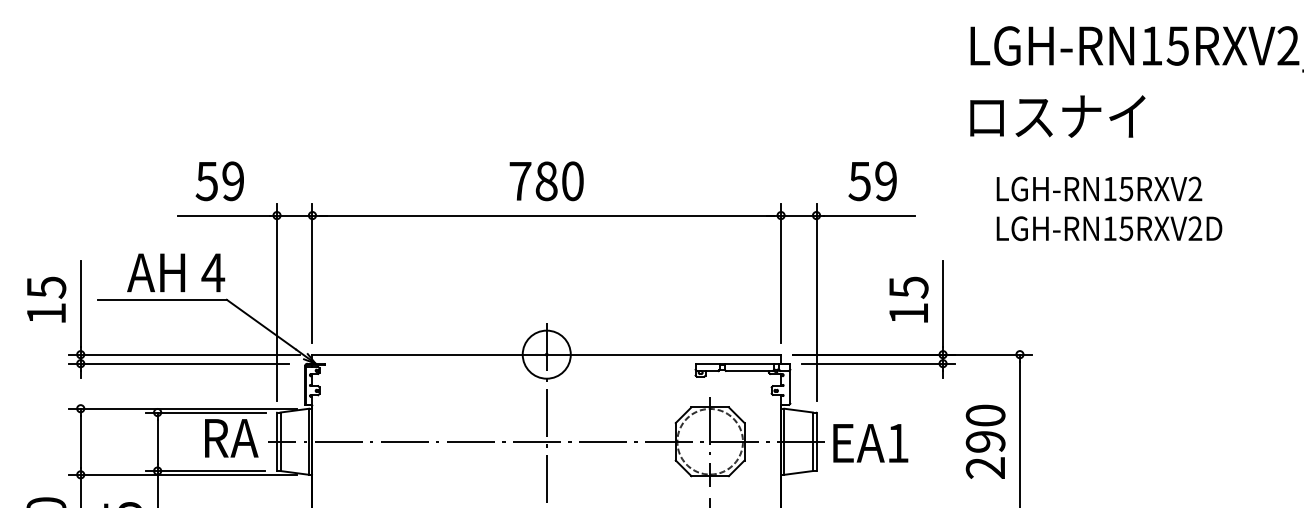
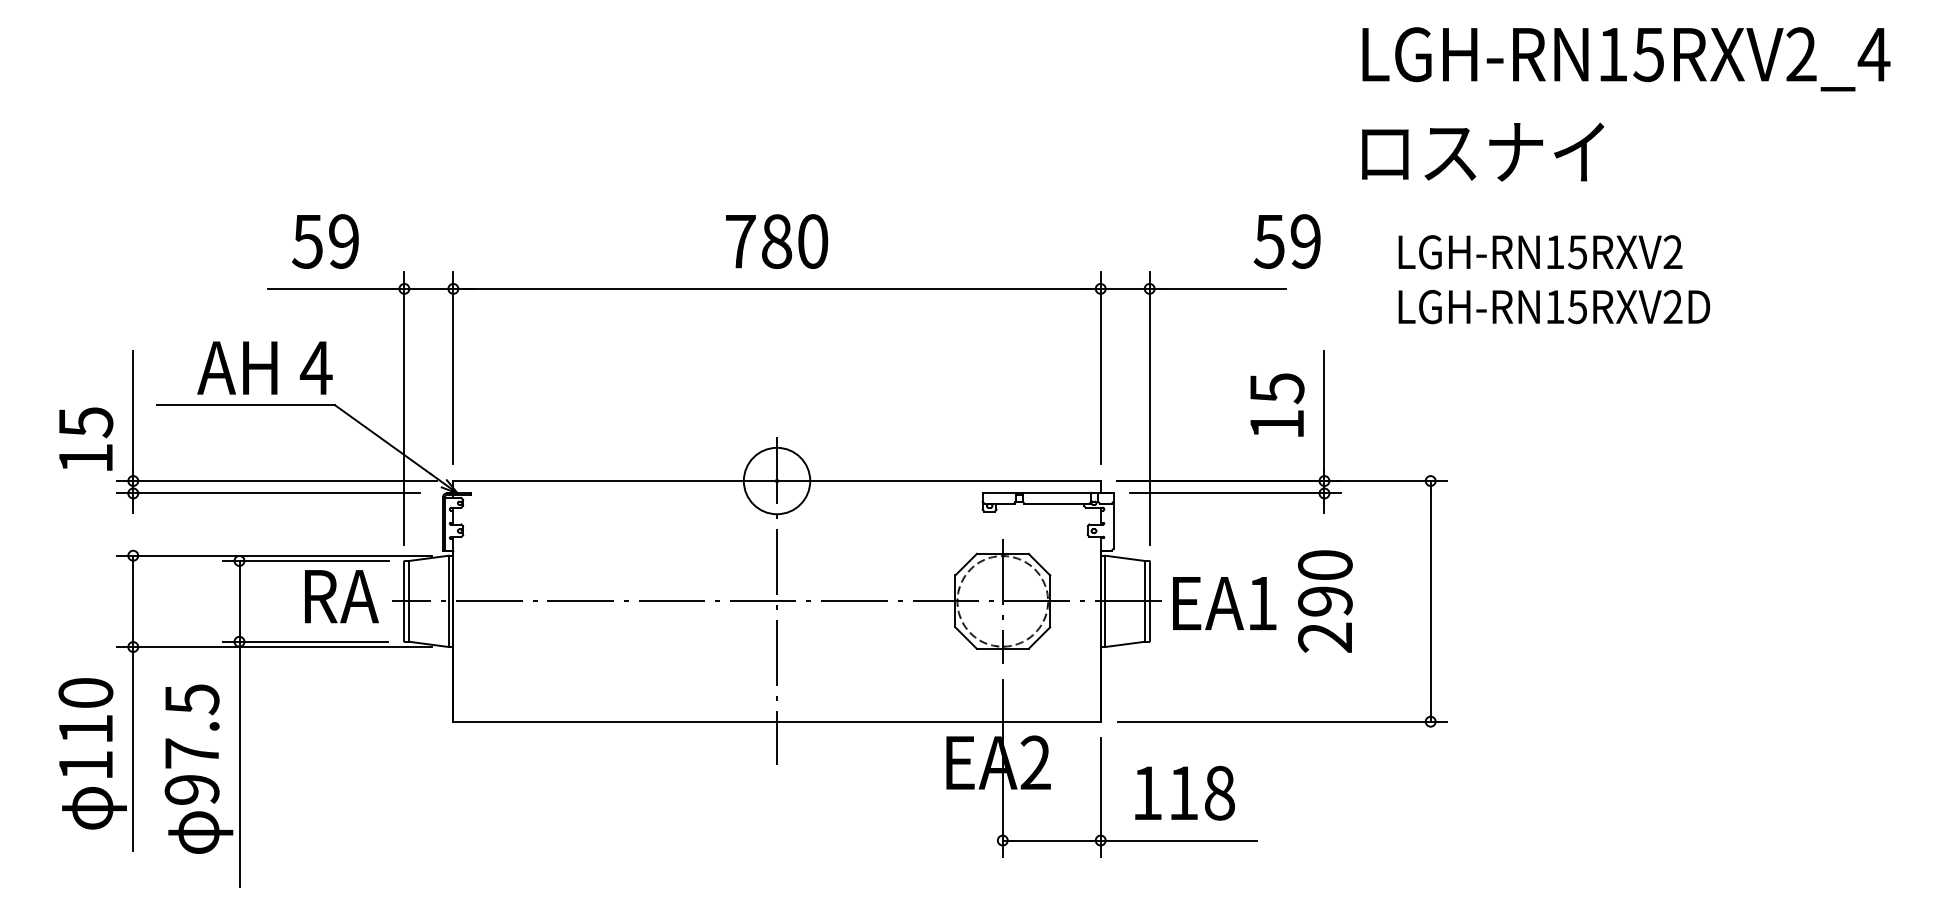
text: (872, 181) -> (1286, 241), moved
text: (46, 299) -> (86, 438), moved
text: (985, 441) -> (1325, 601), moved

